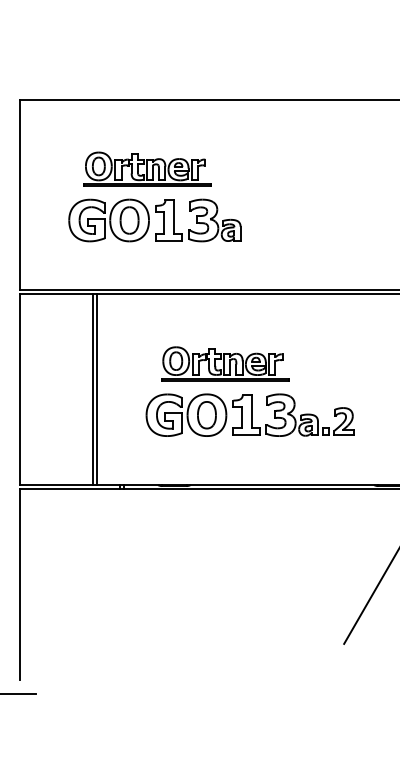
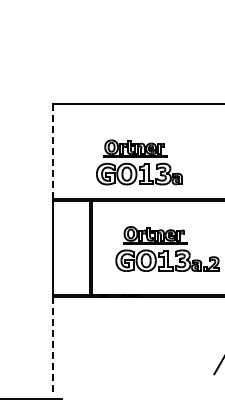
line: (20, 195) -> (53, 151), solid -> dashed
part: (155, 197) -> (139, 162), moved
line: (20, 586) -> (53, 345), solid -> dashed

